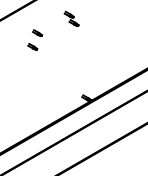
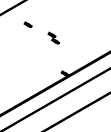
part: (71, 18) -> (53, 37), moved
part: (32, 46) -> (24, 34), removed

